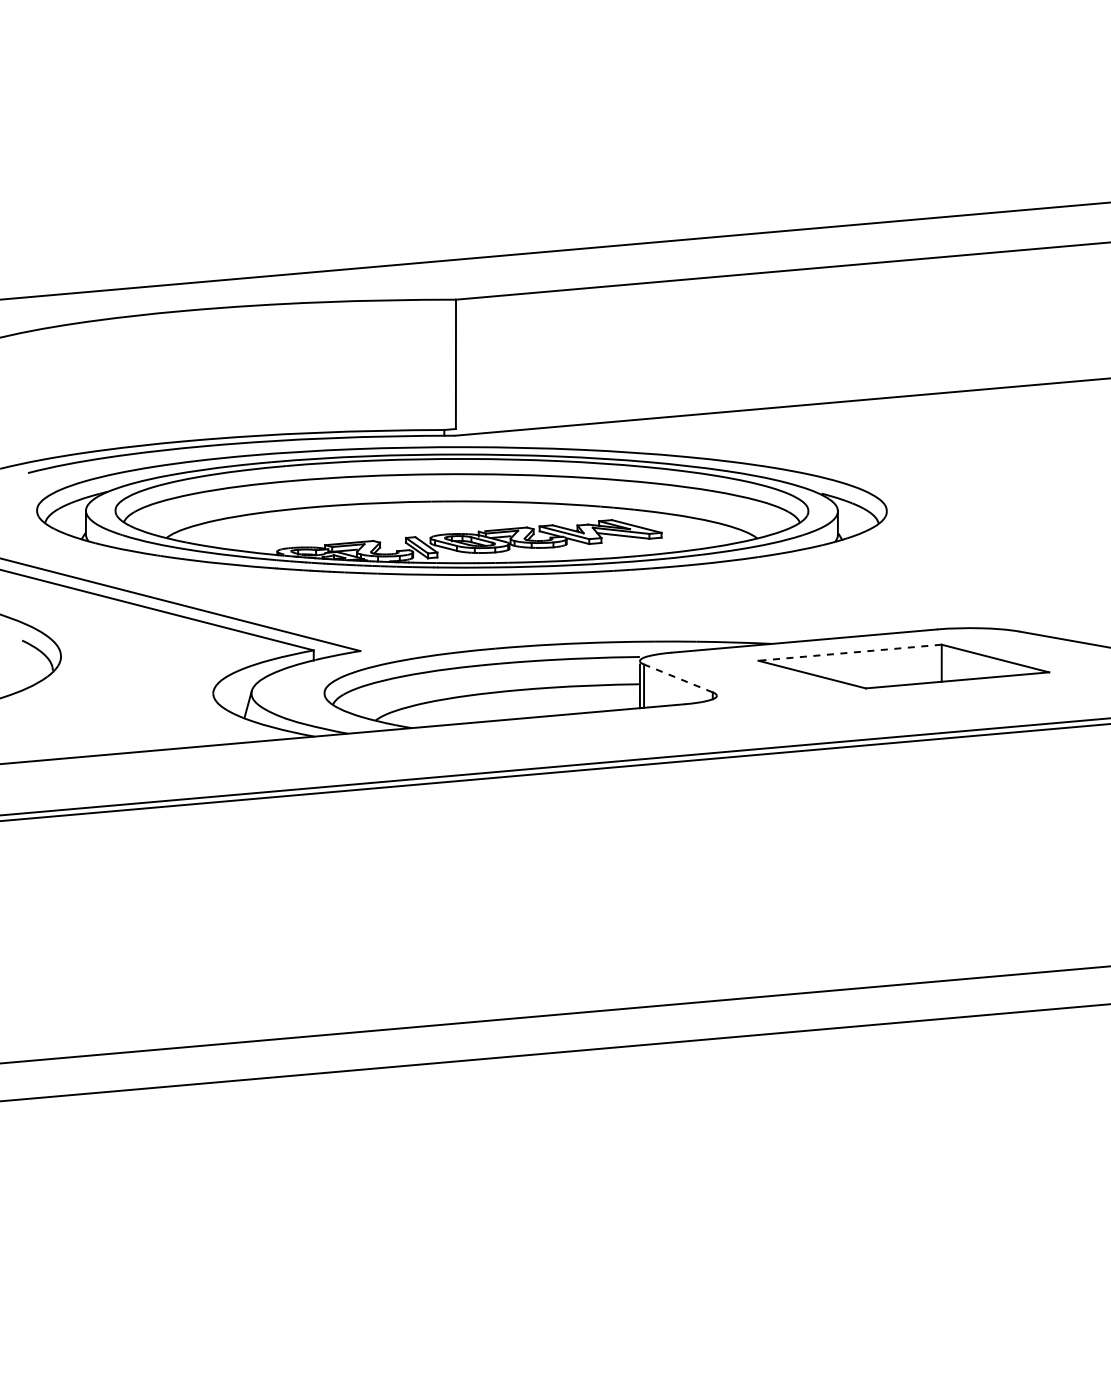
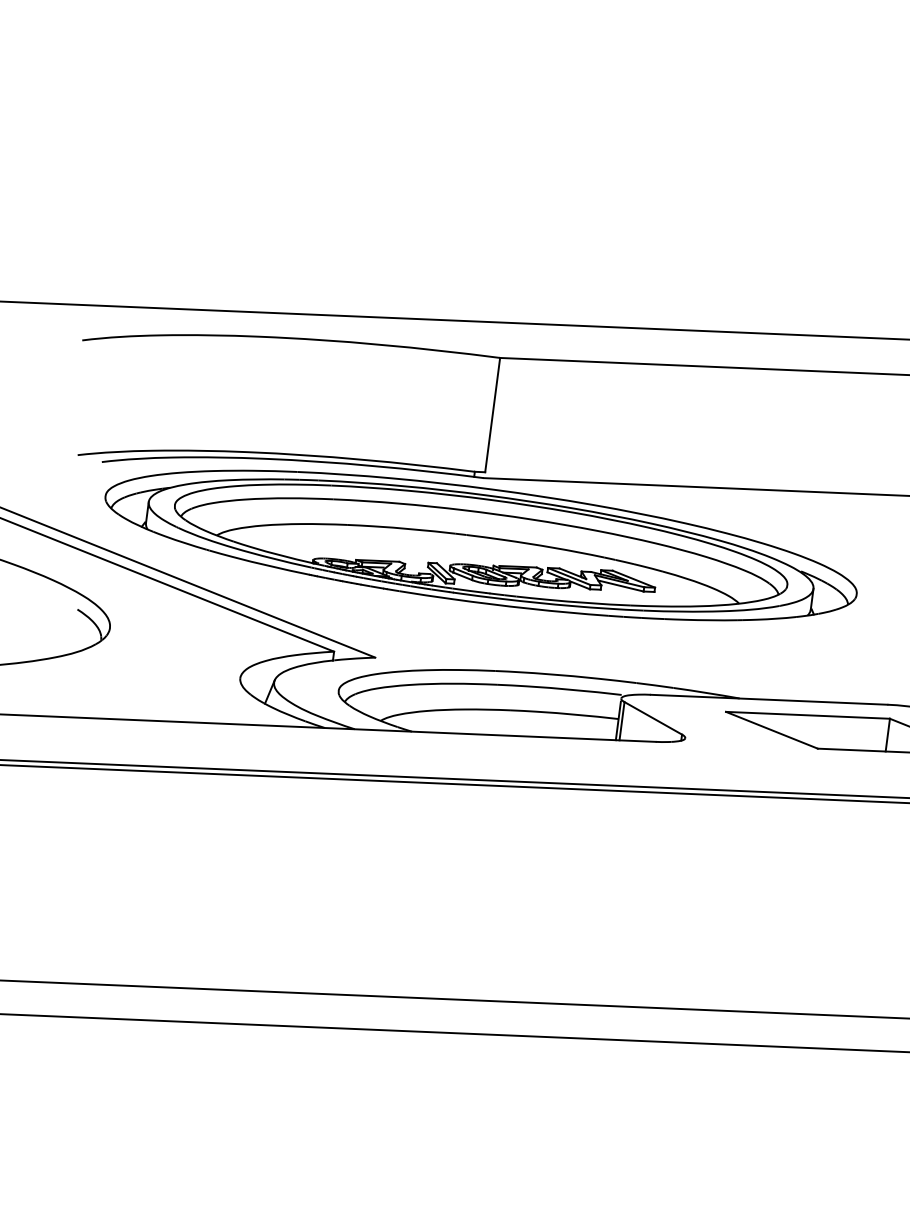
line: (849, 652) -> (807, 715), dashed -> solid
line: (677, 678) -> (652, 718), dashed -> solid

